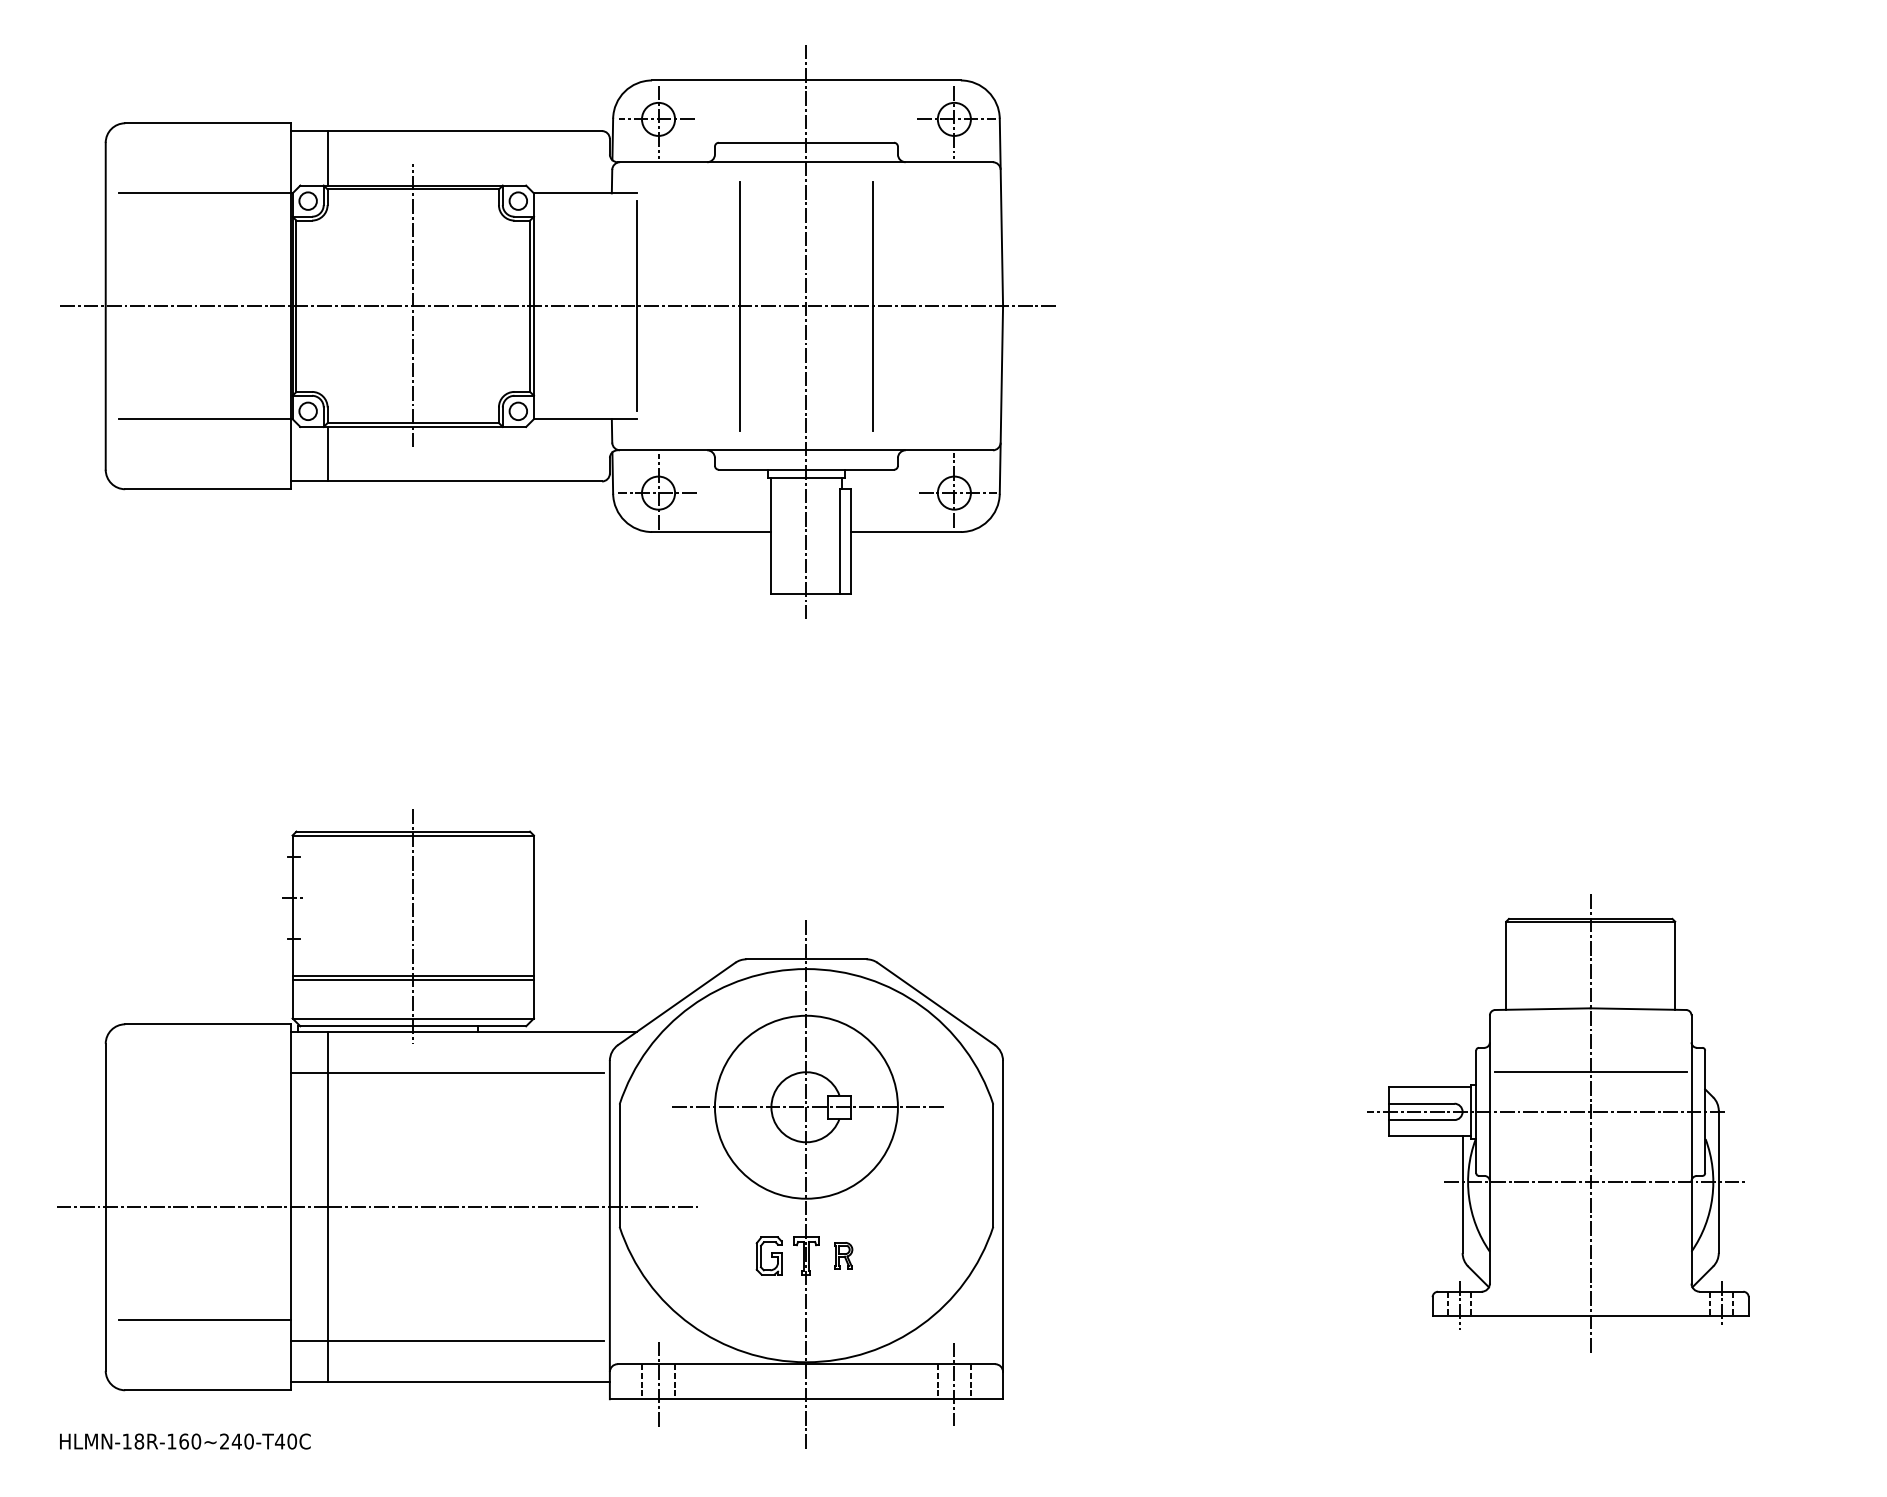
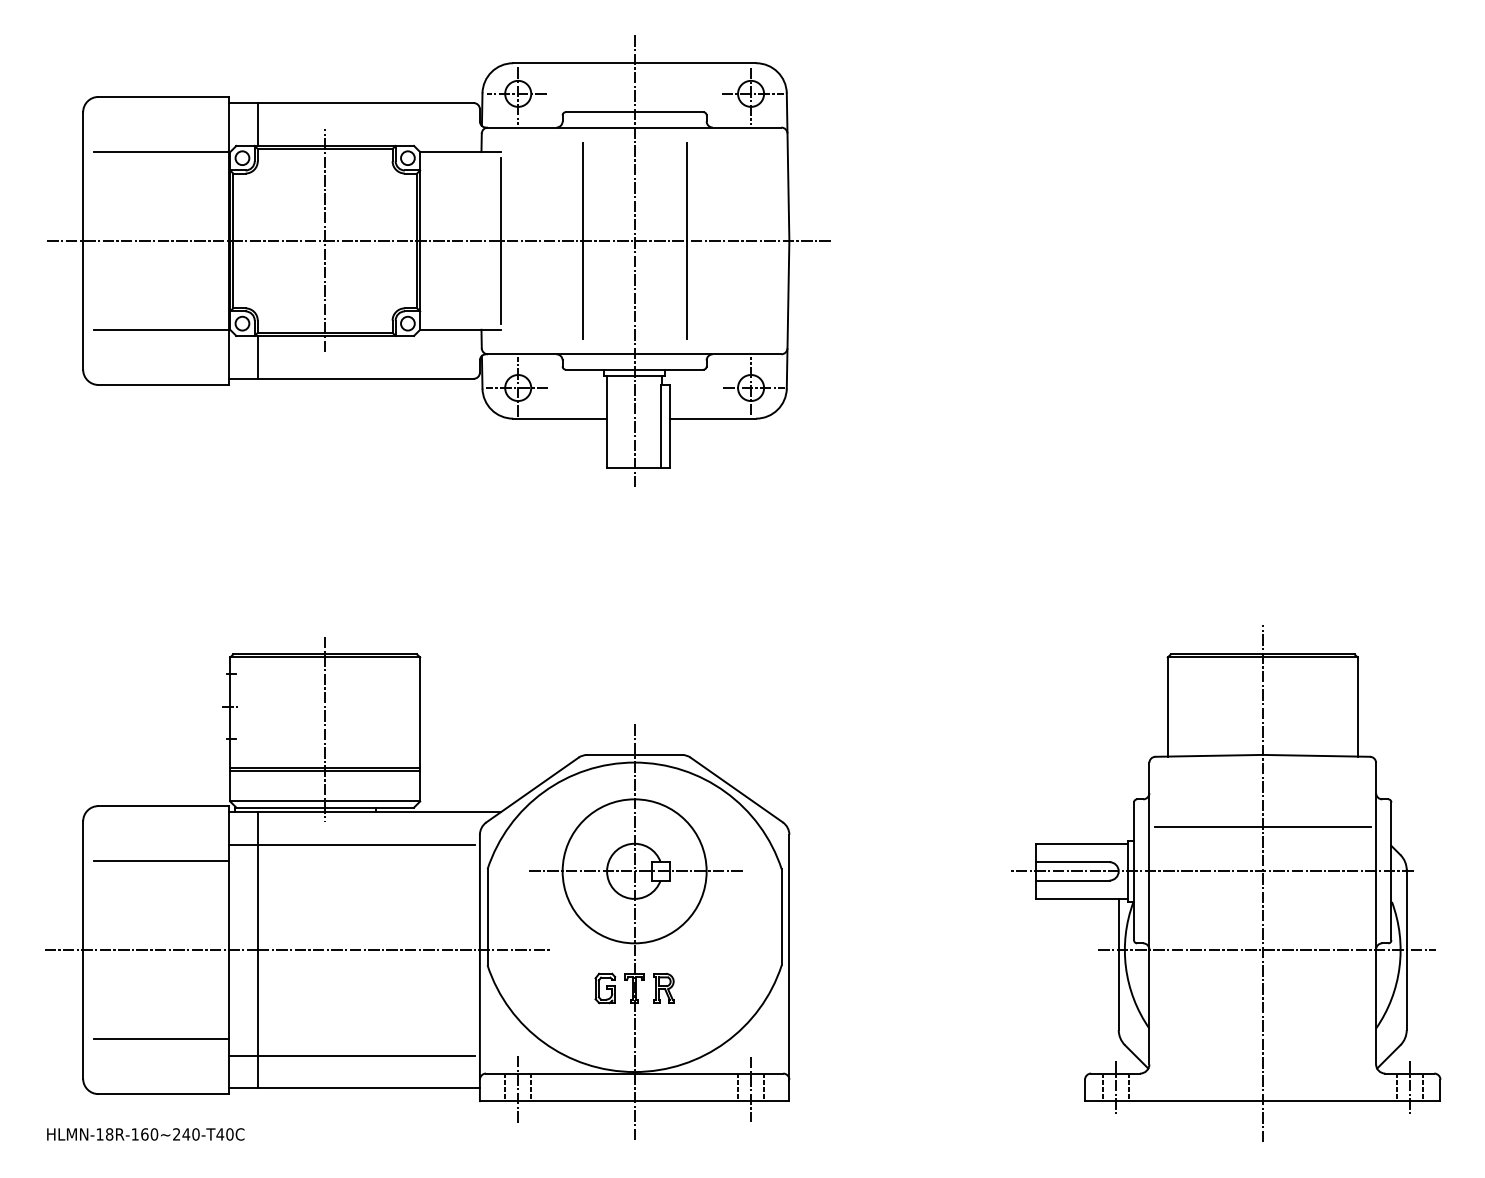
line: (204, 1094) -> (160, 861), added
part: (1558, 1122) -> (1226, 883), size x1.43
part: (843, 1254) -> (663, 987), size x1.43

